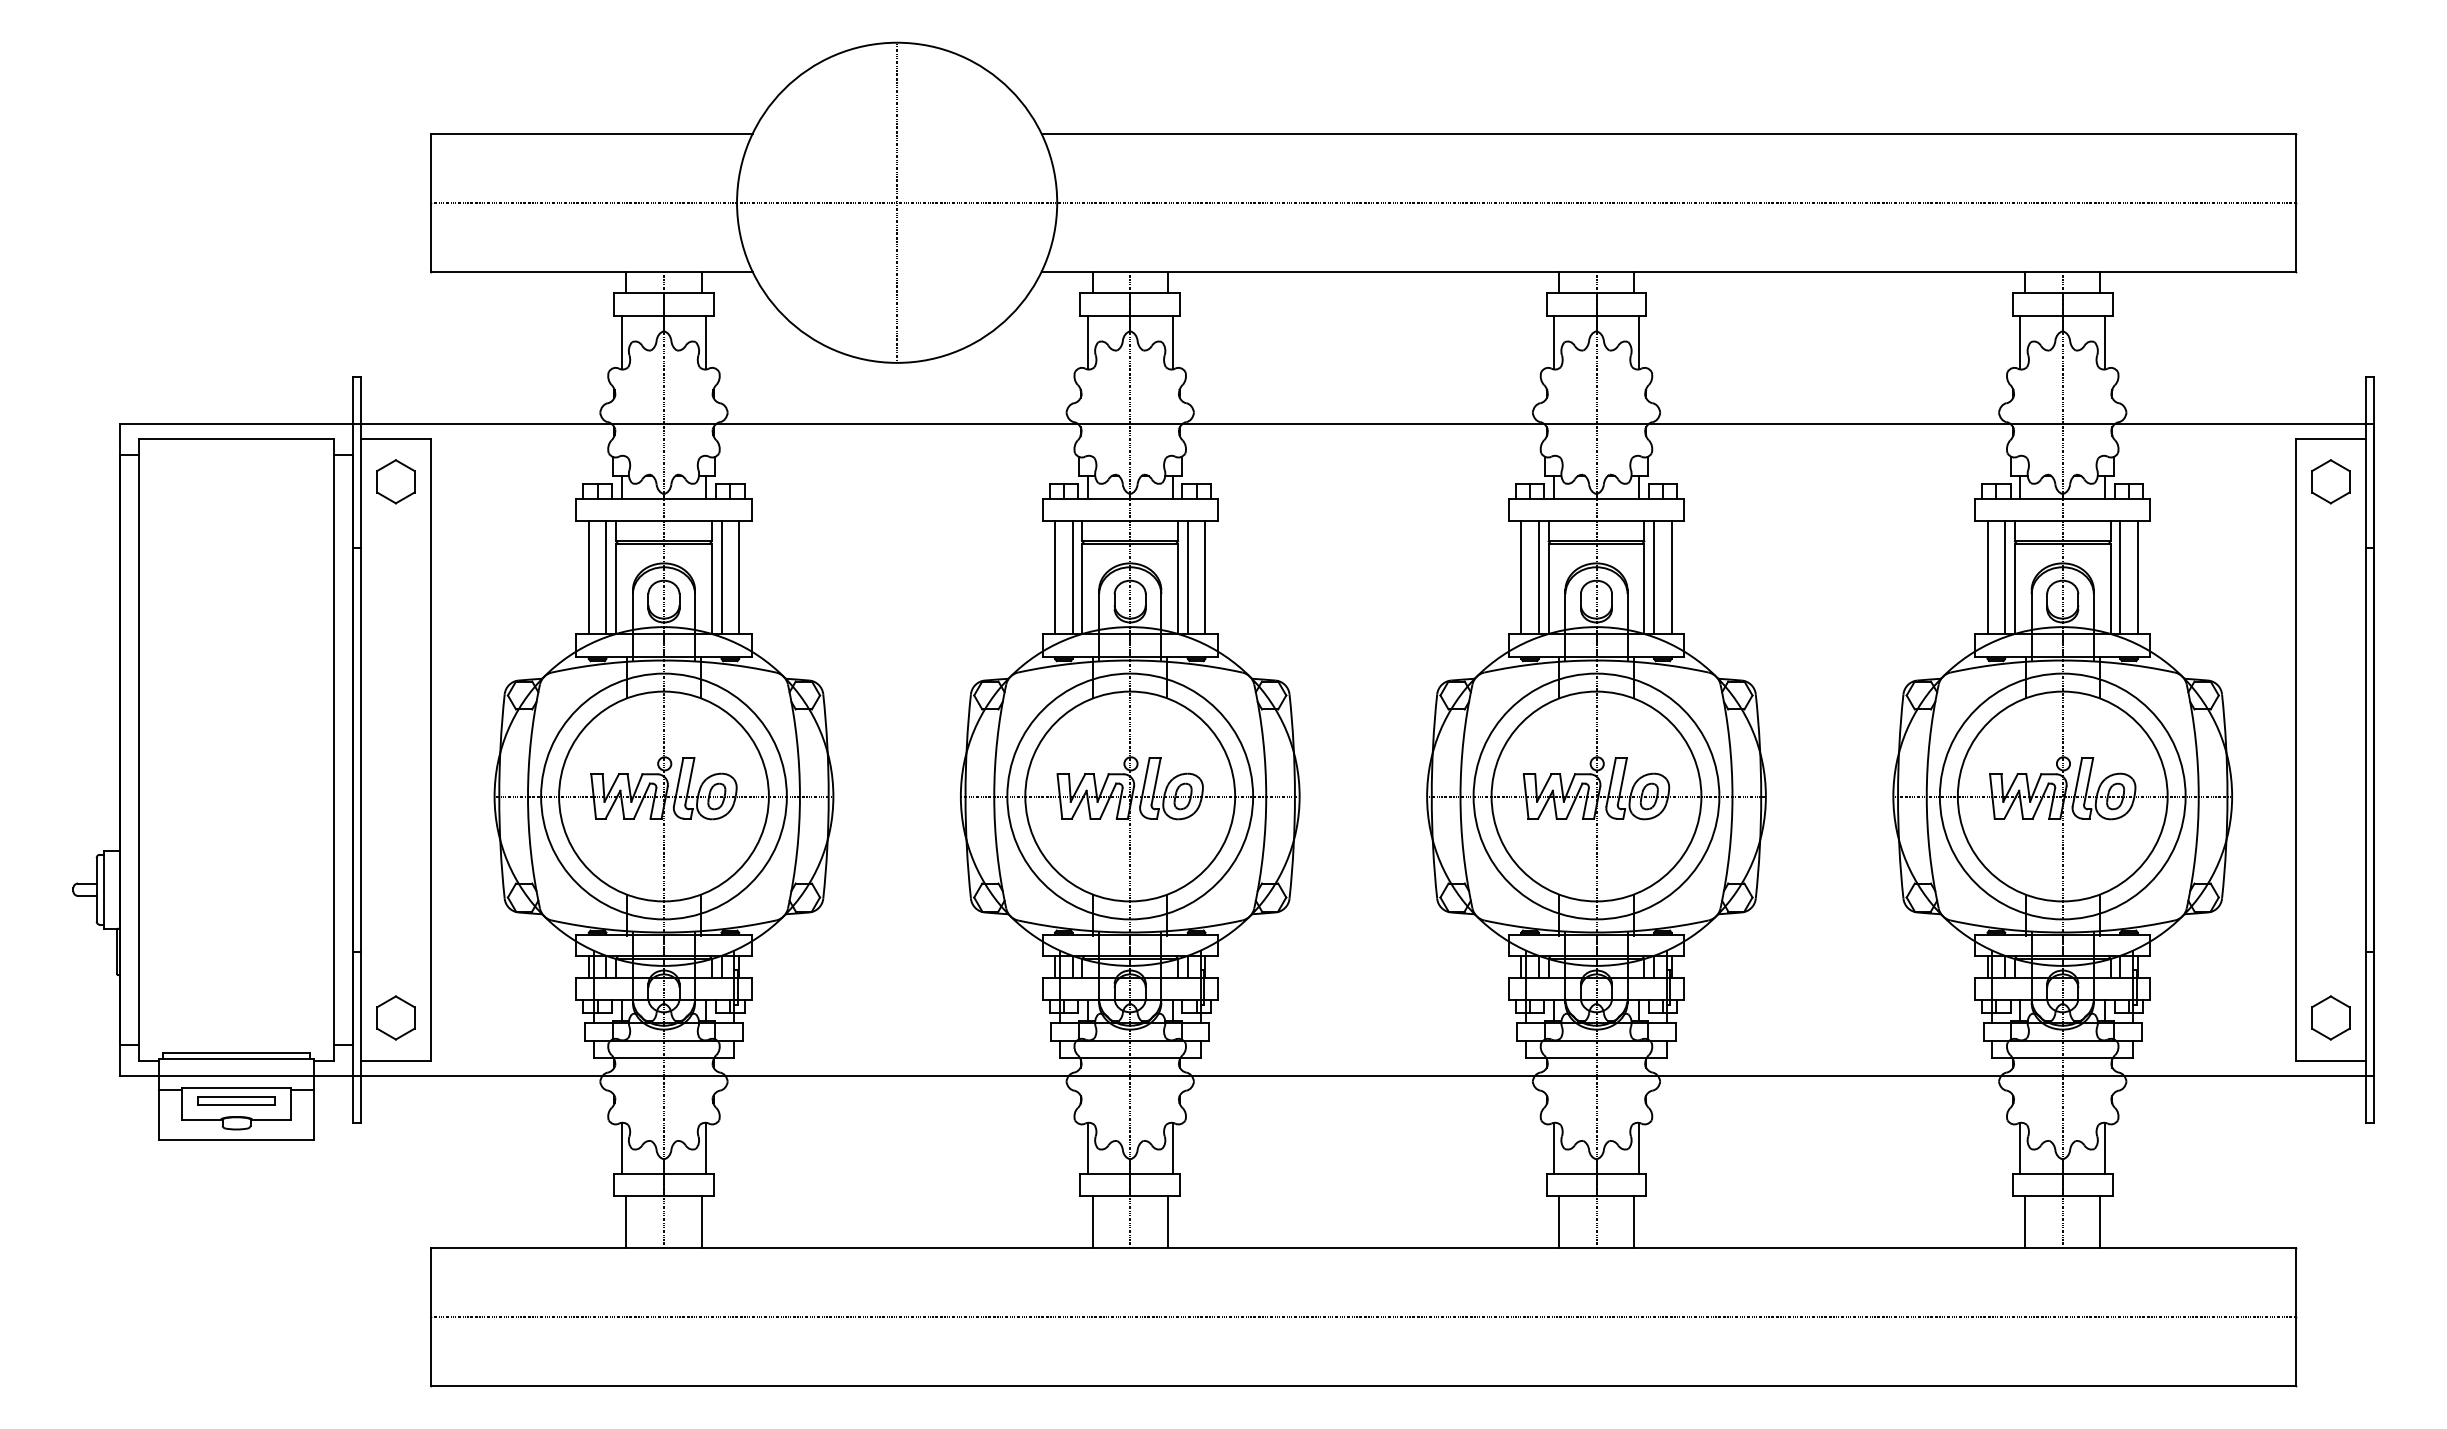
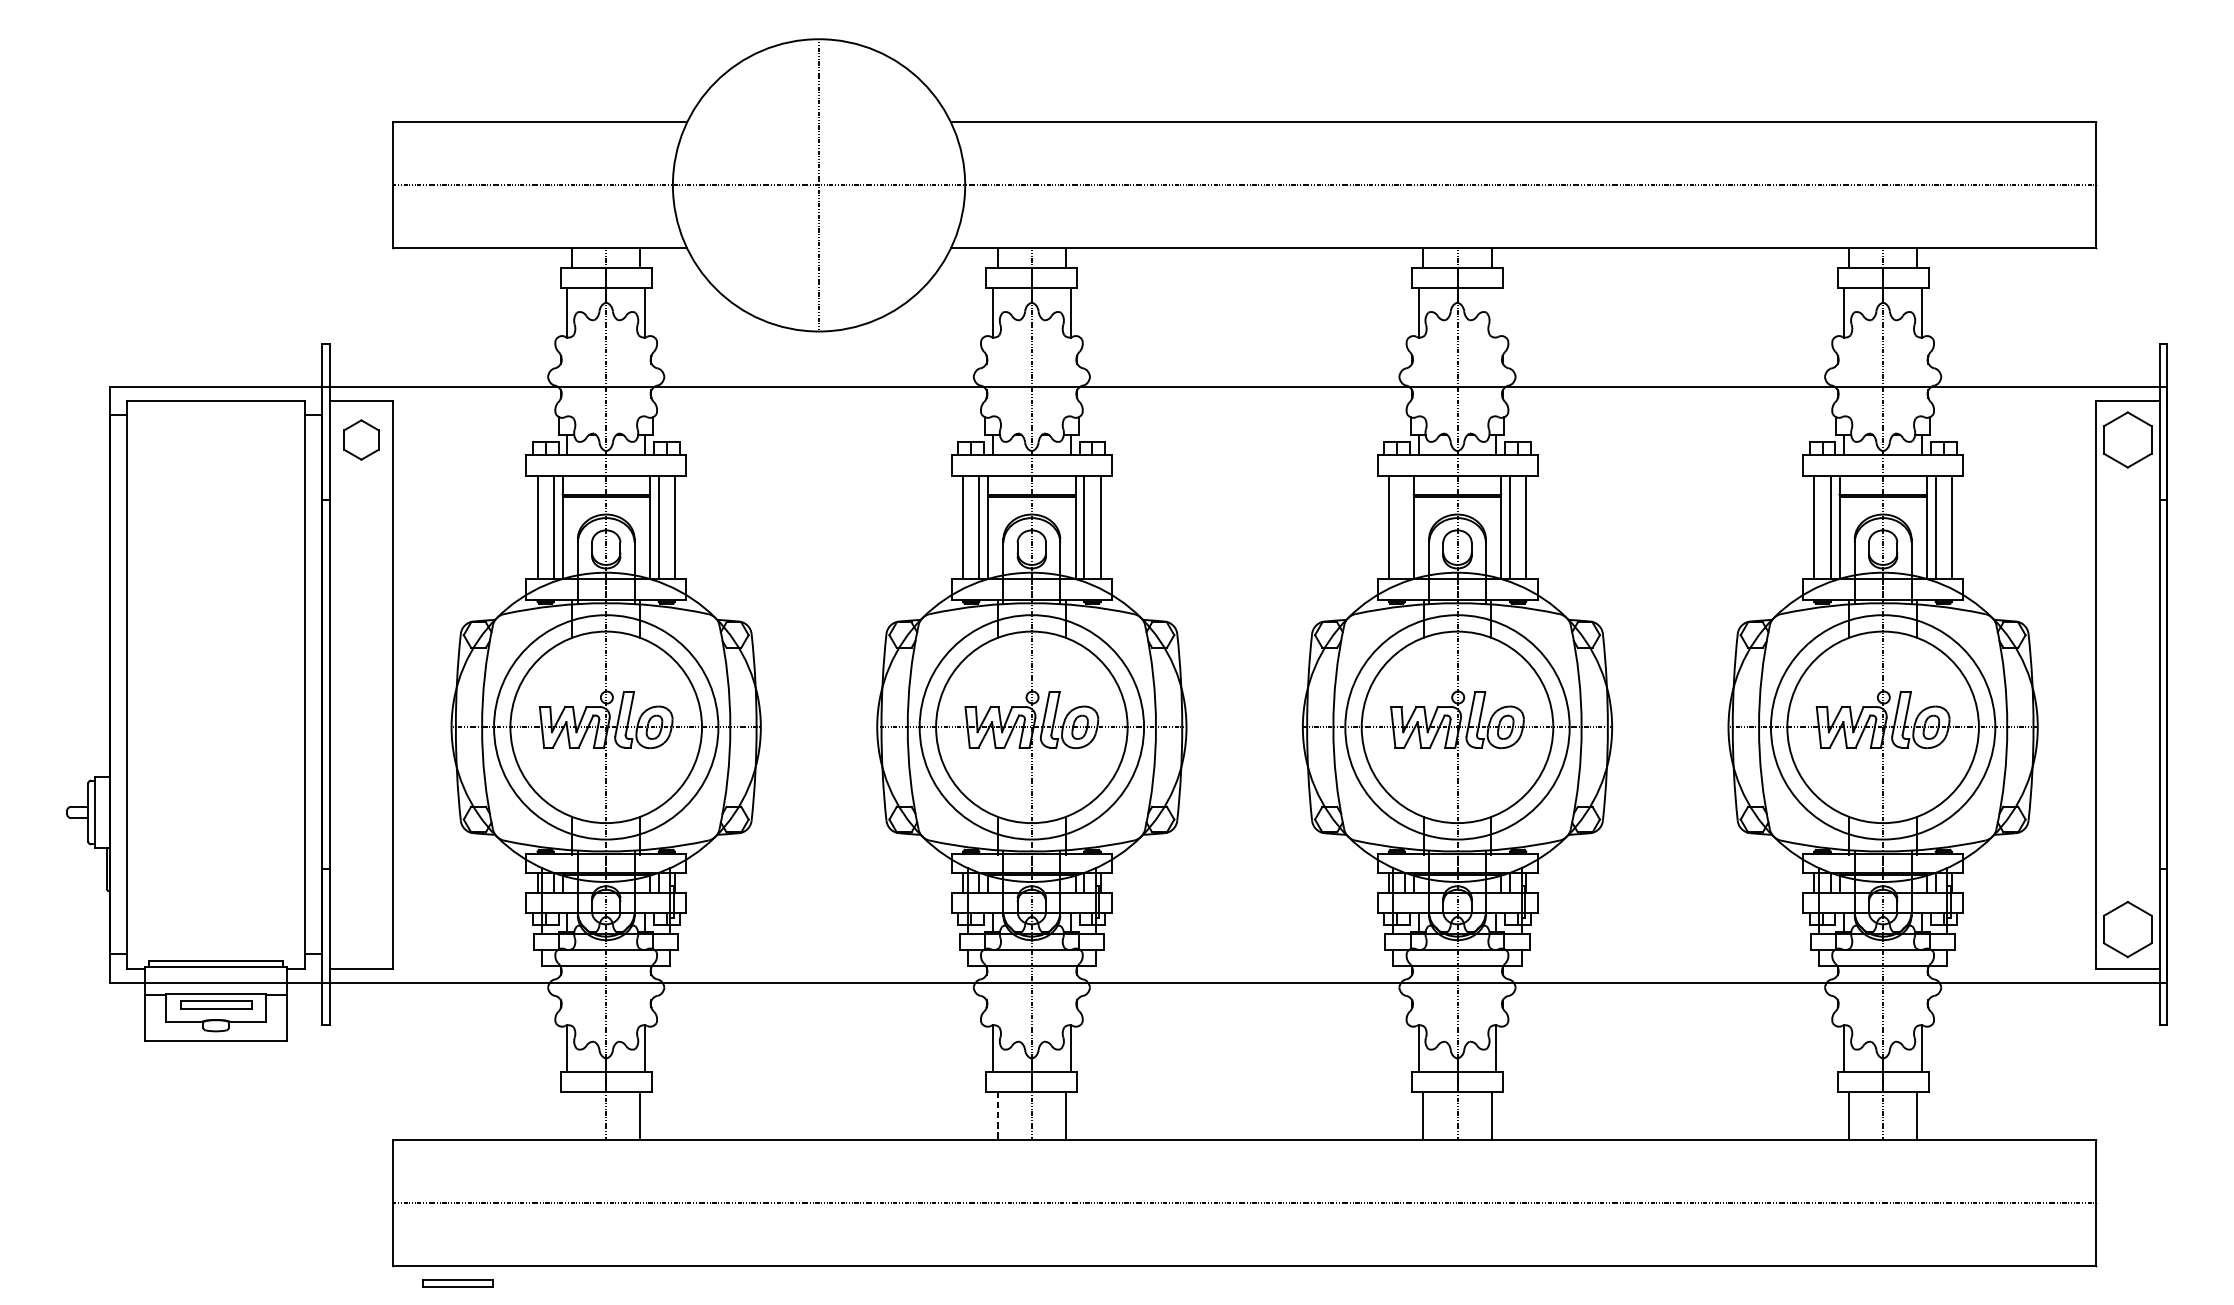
line: (1638, 342) -> (1495, 312), removed
part: (2330, 481) -> (2127, 439), size x1.4
line: (1538, 577) -> (1404, 527), removed
part: (395, 1017) -> (361, 929), removed
part: (2330, 1017) -> (2127, 929), size x1.4
line: (626, 1221) -> (571, 1115), removed
line: (1092, 1222) -> (997, 1116), solid -> dashed
part: (501, 1405) -> (457, 1283), added

